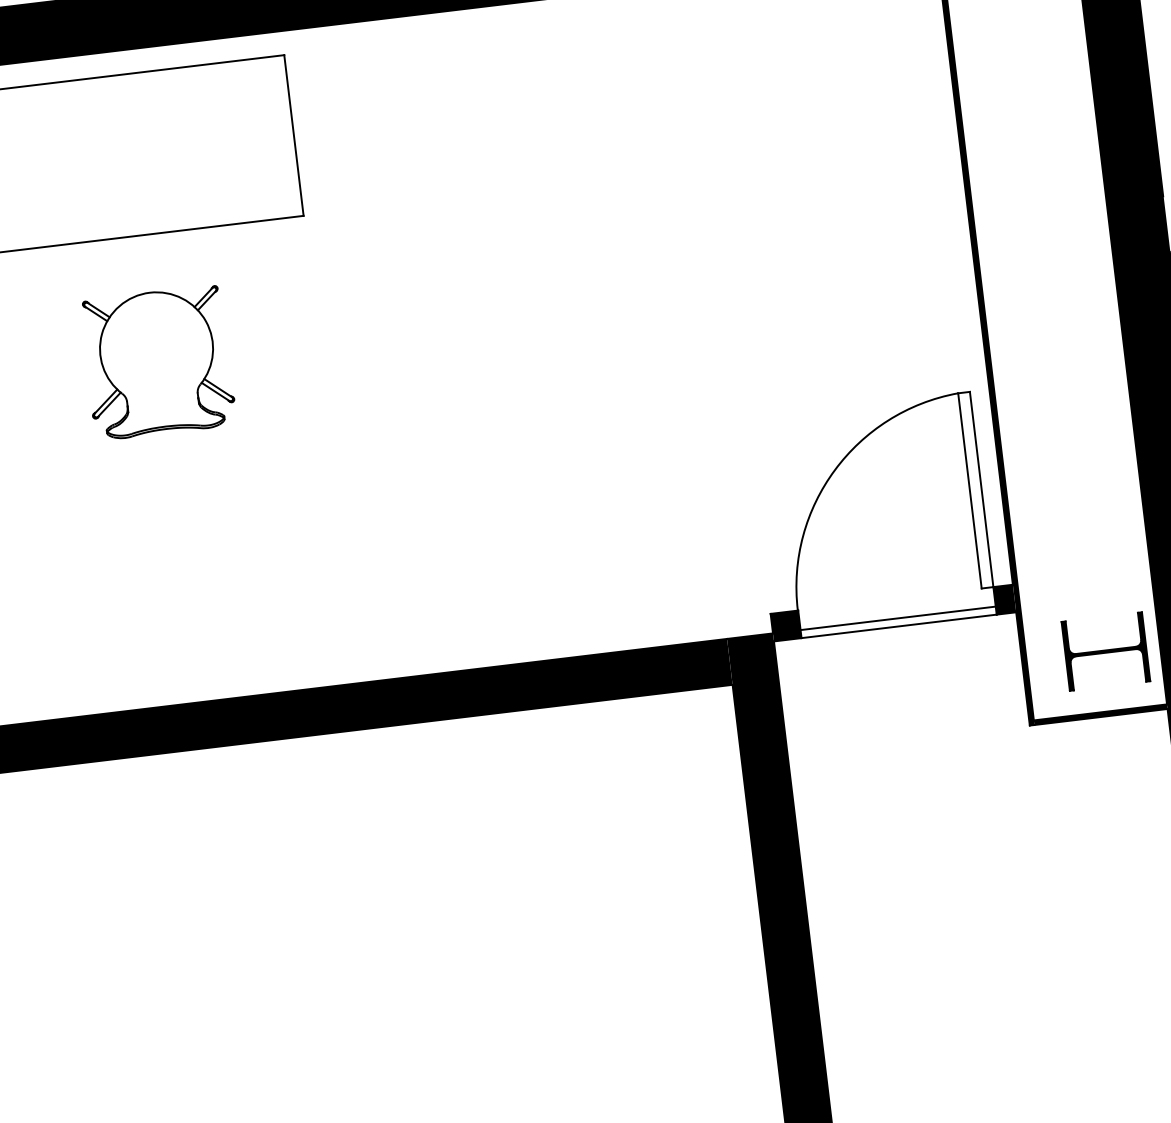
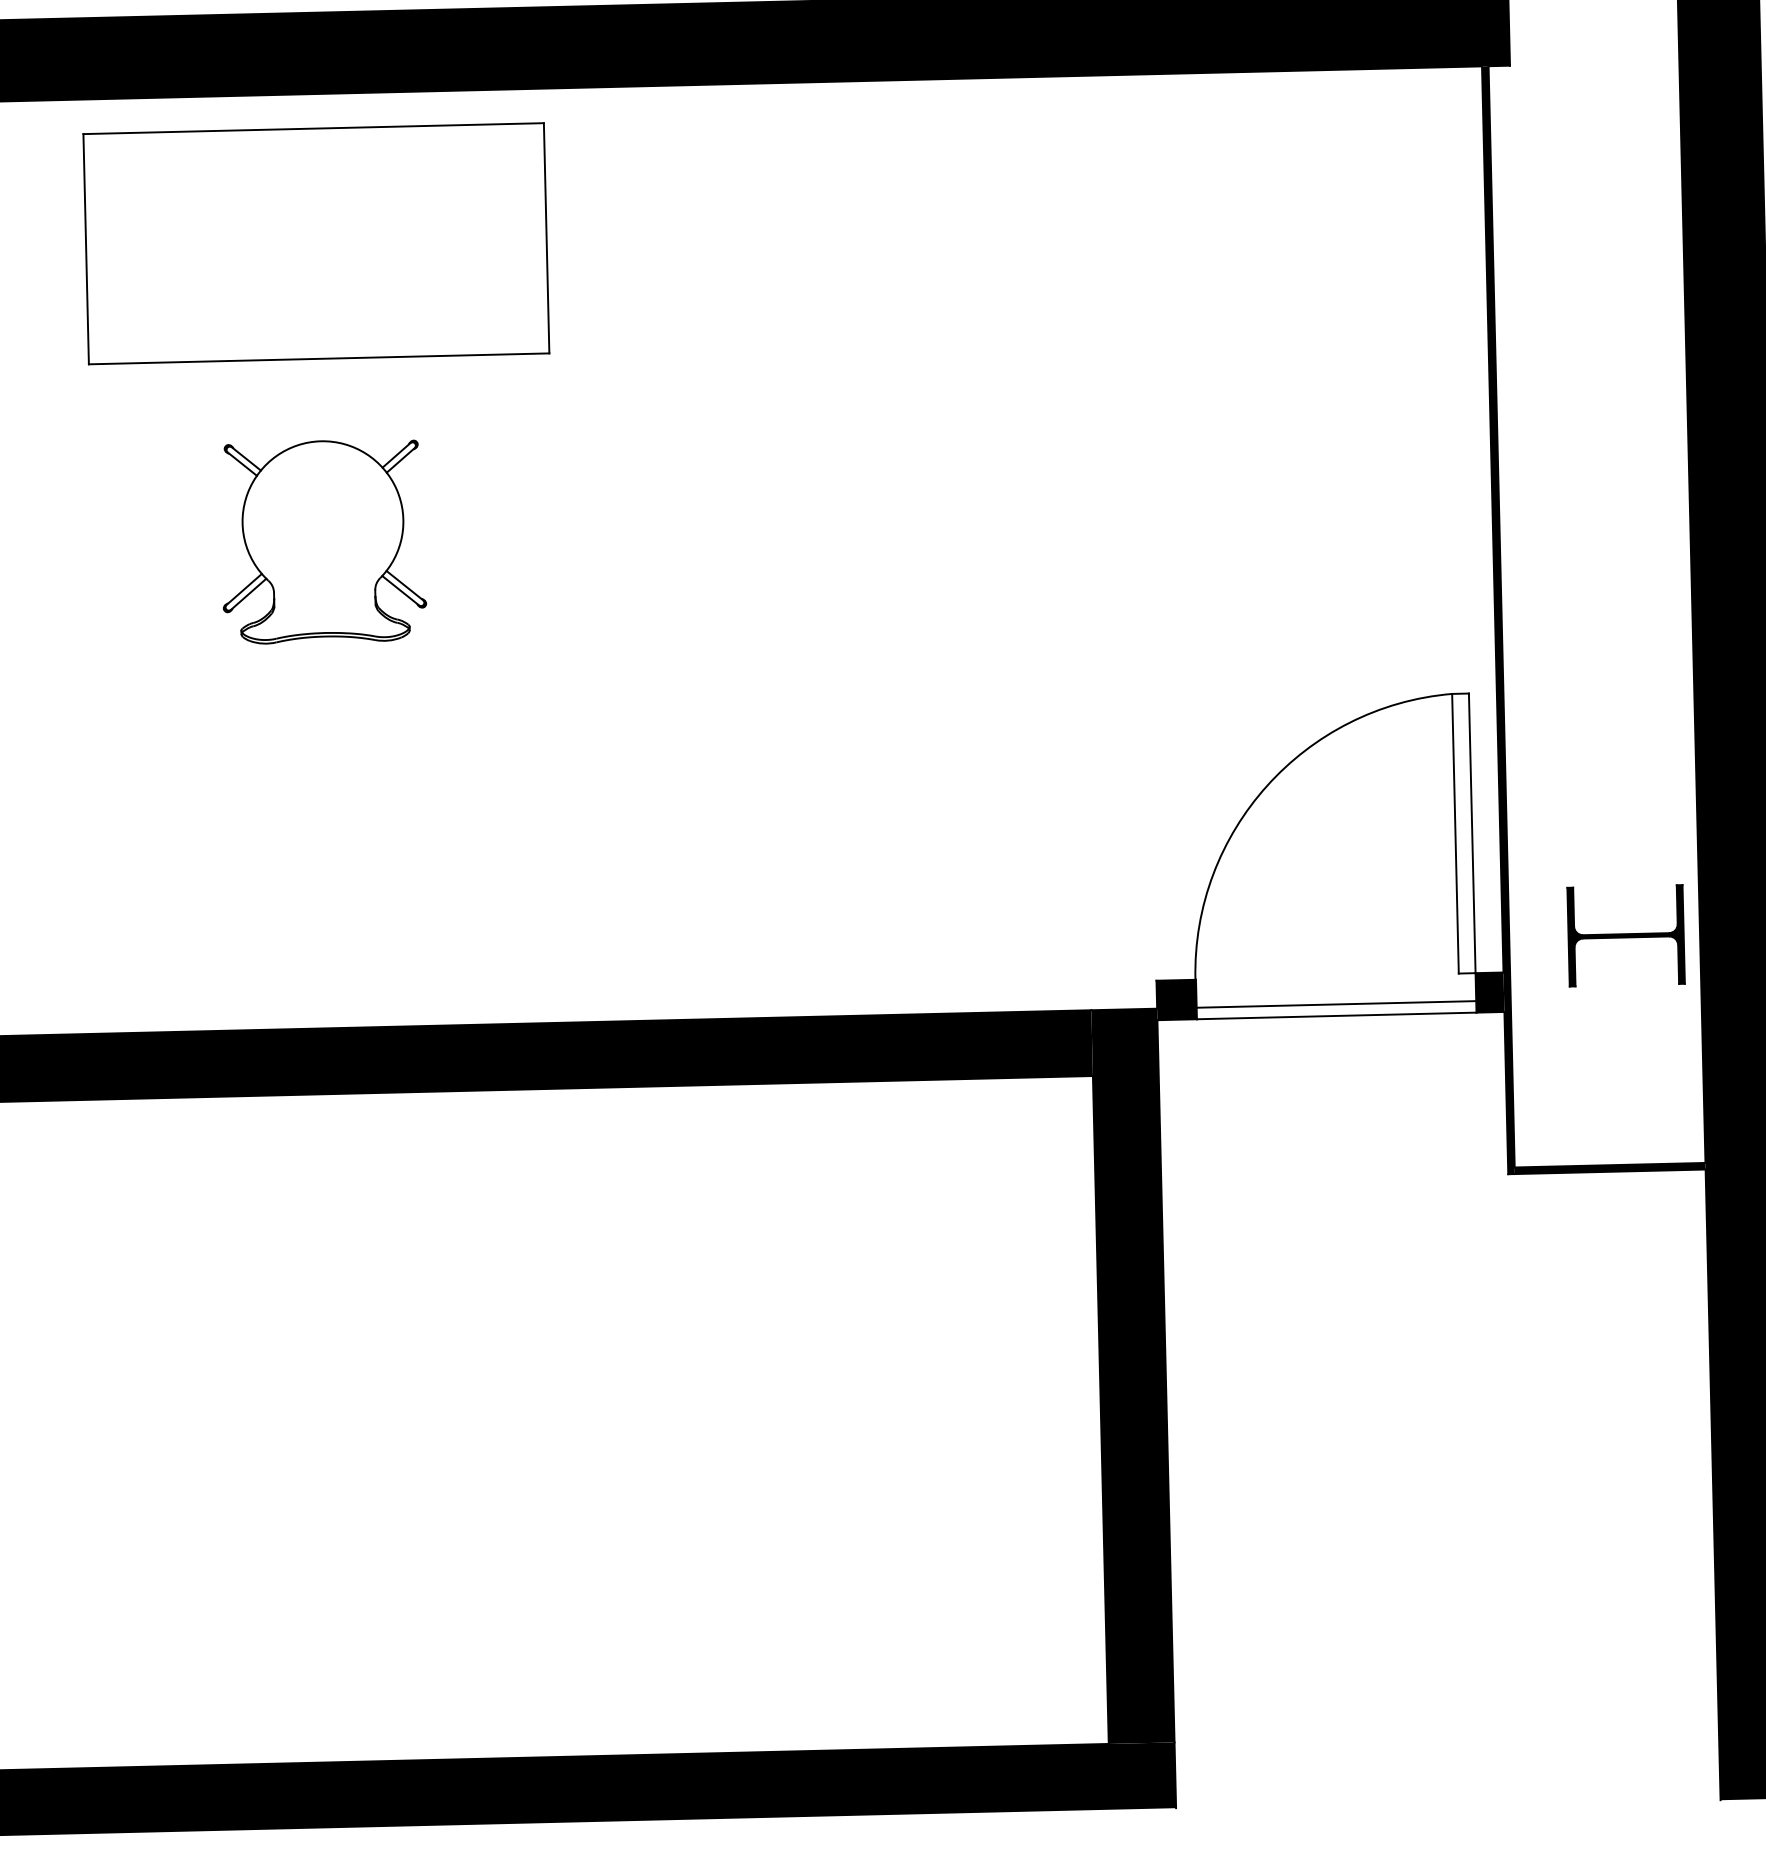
part: (1105, 651) -> (1625, 935), moved

